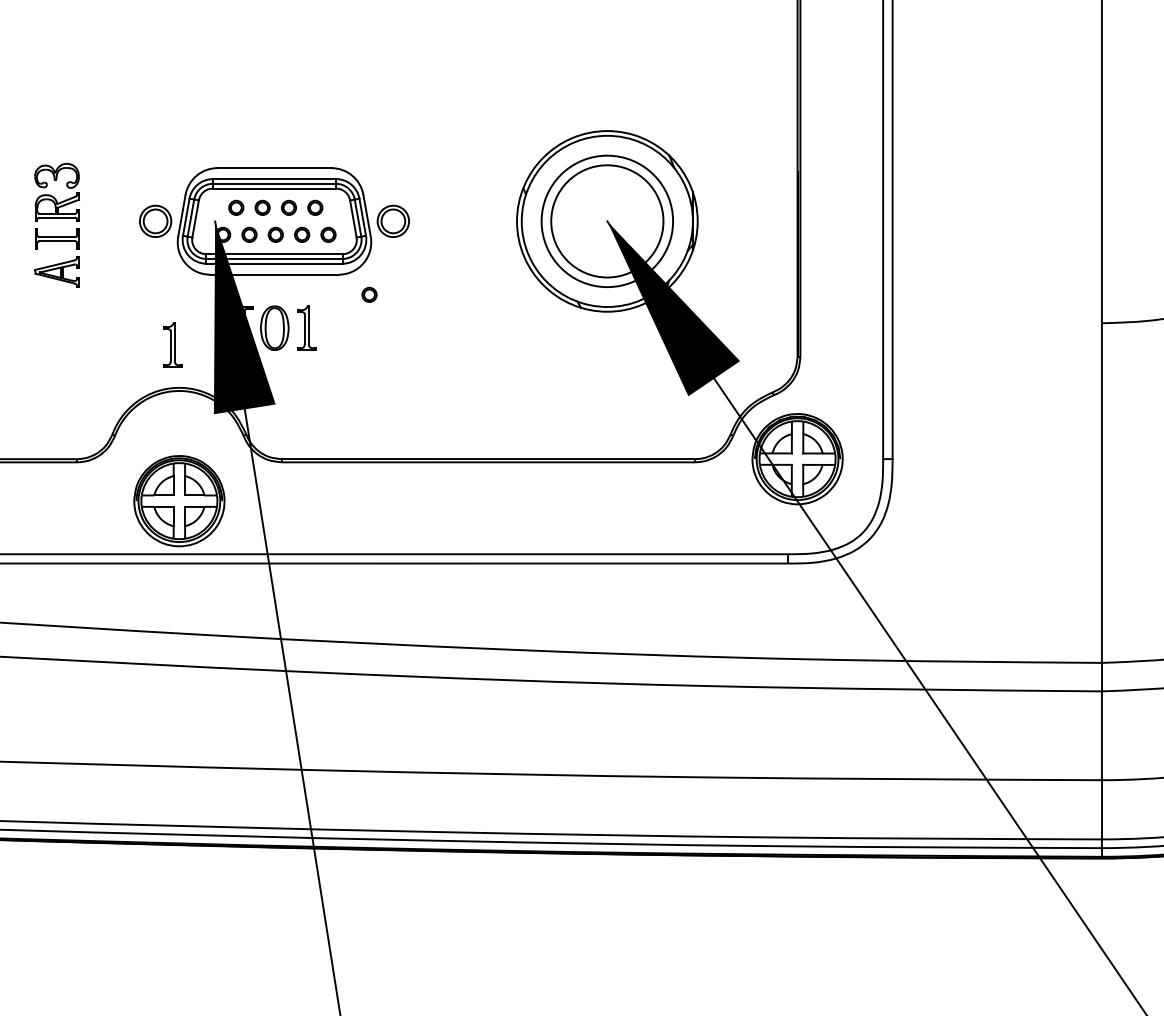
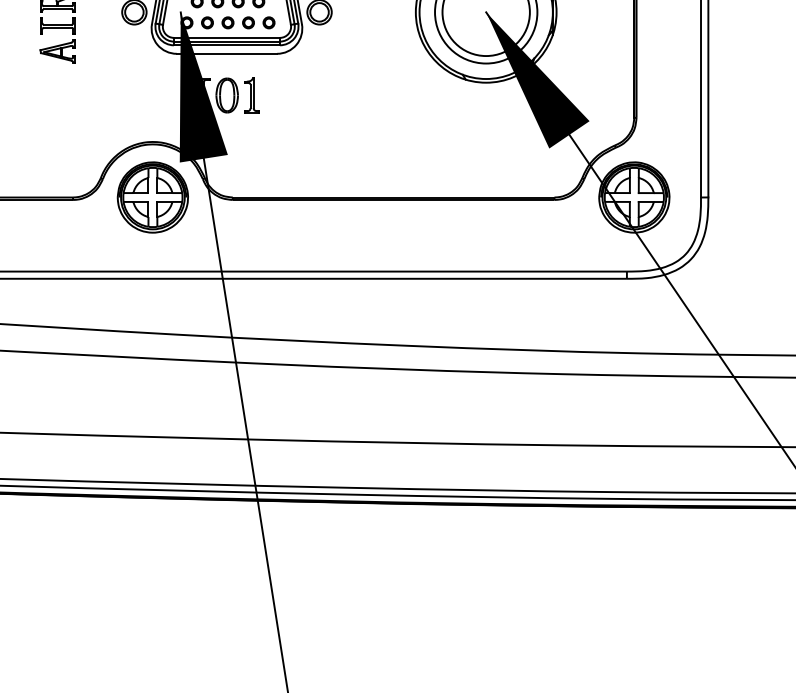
part: (369, 294) -> (300, 69), removed
part: (172, 344) -> (147, 108), removed
part: (179, 501) -> (152, 197), moved

